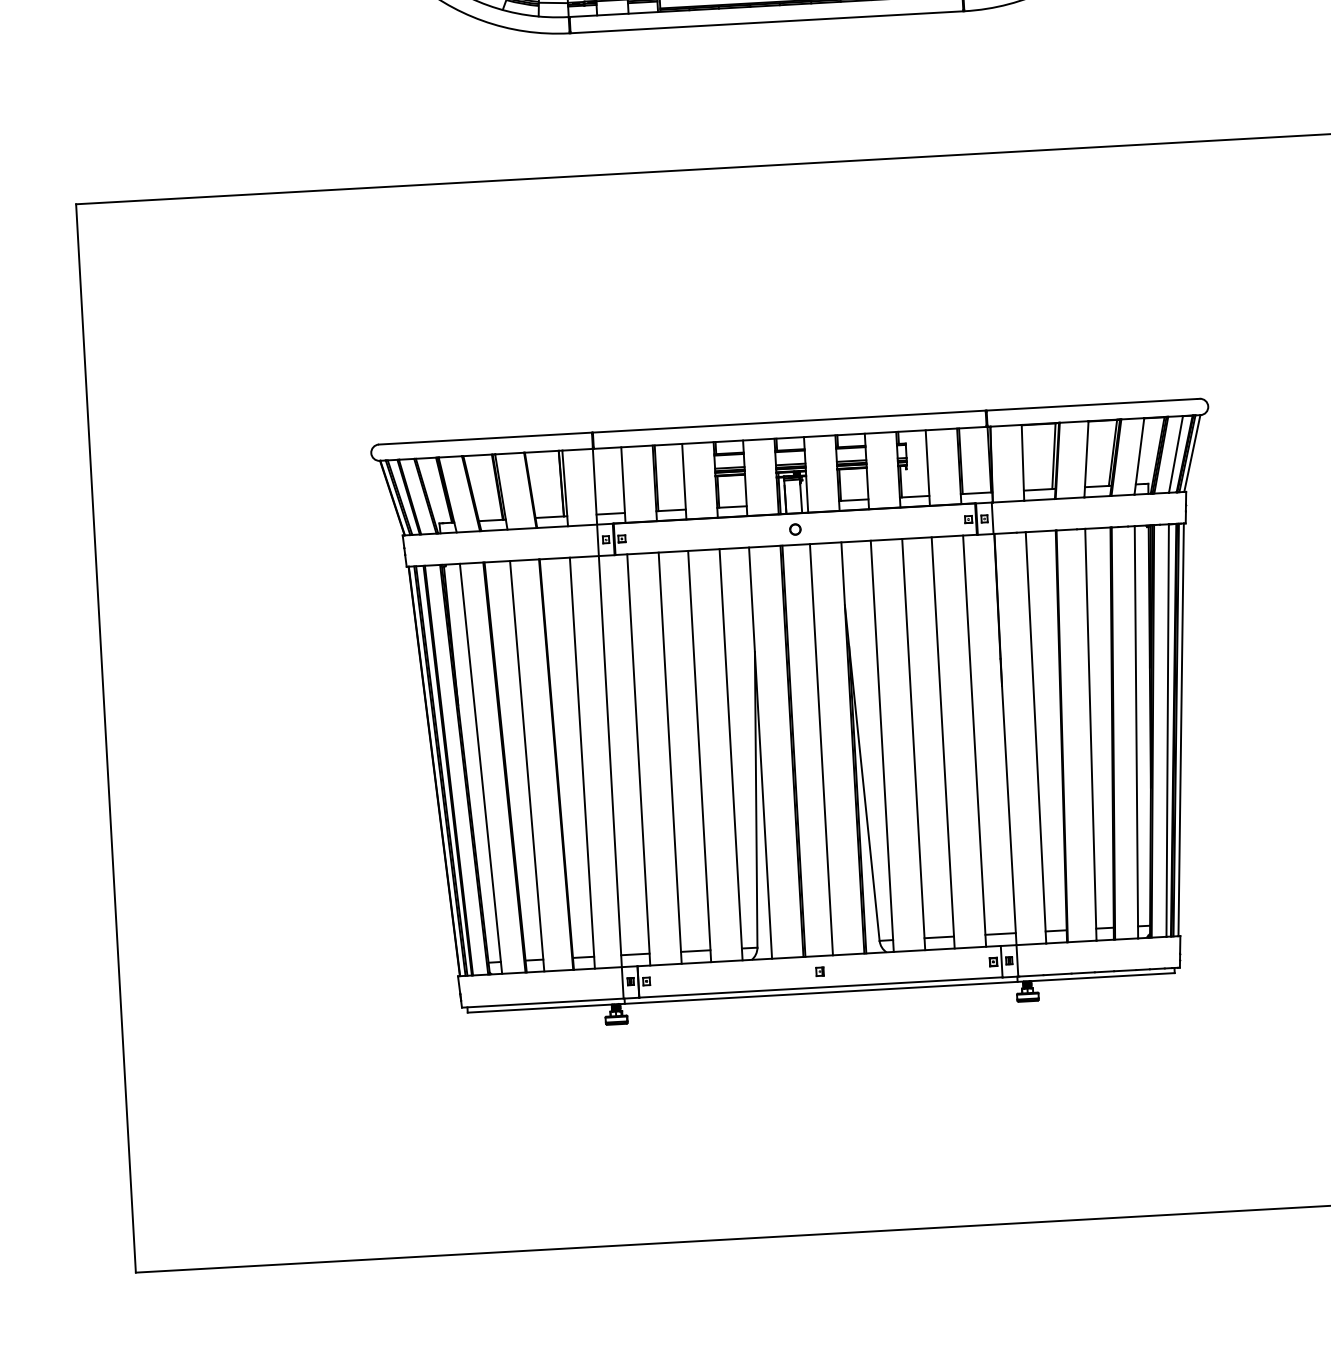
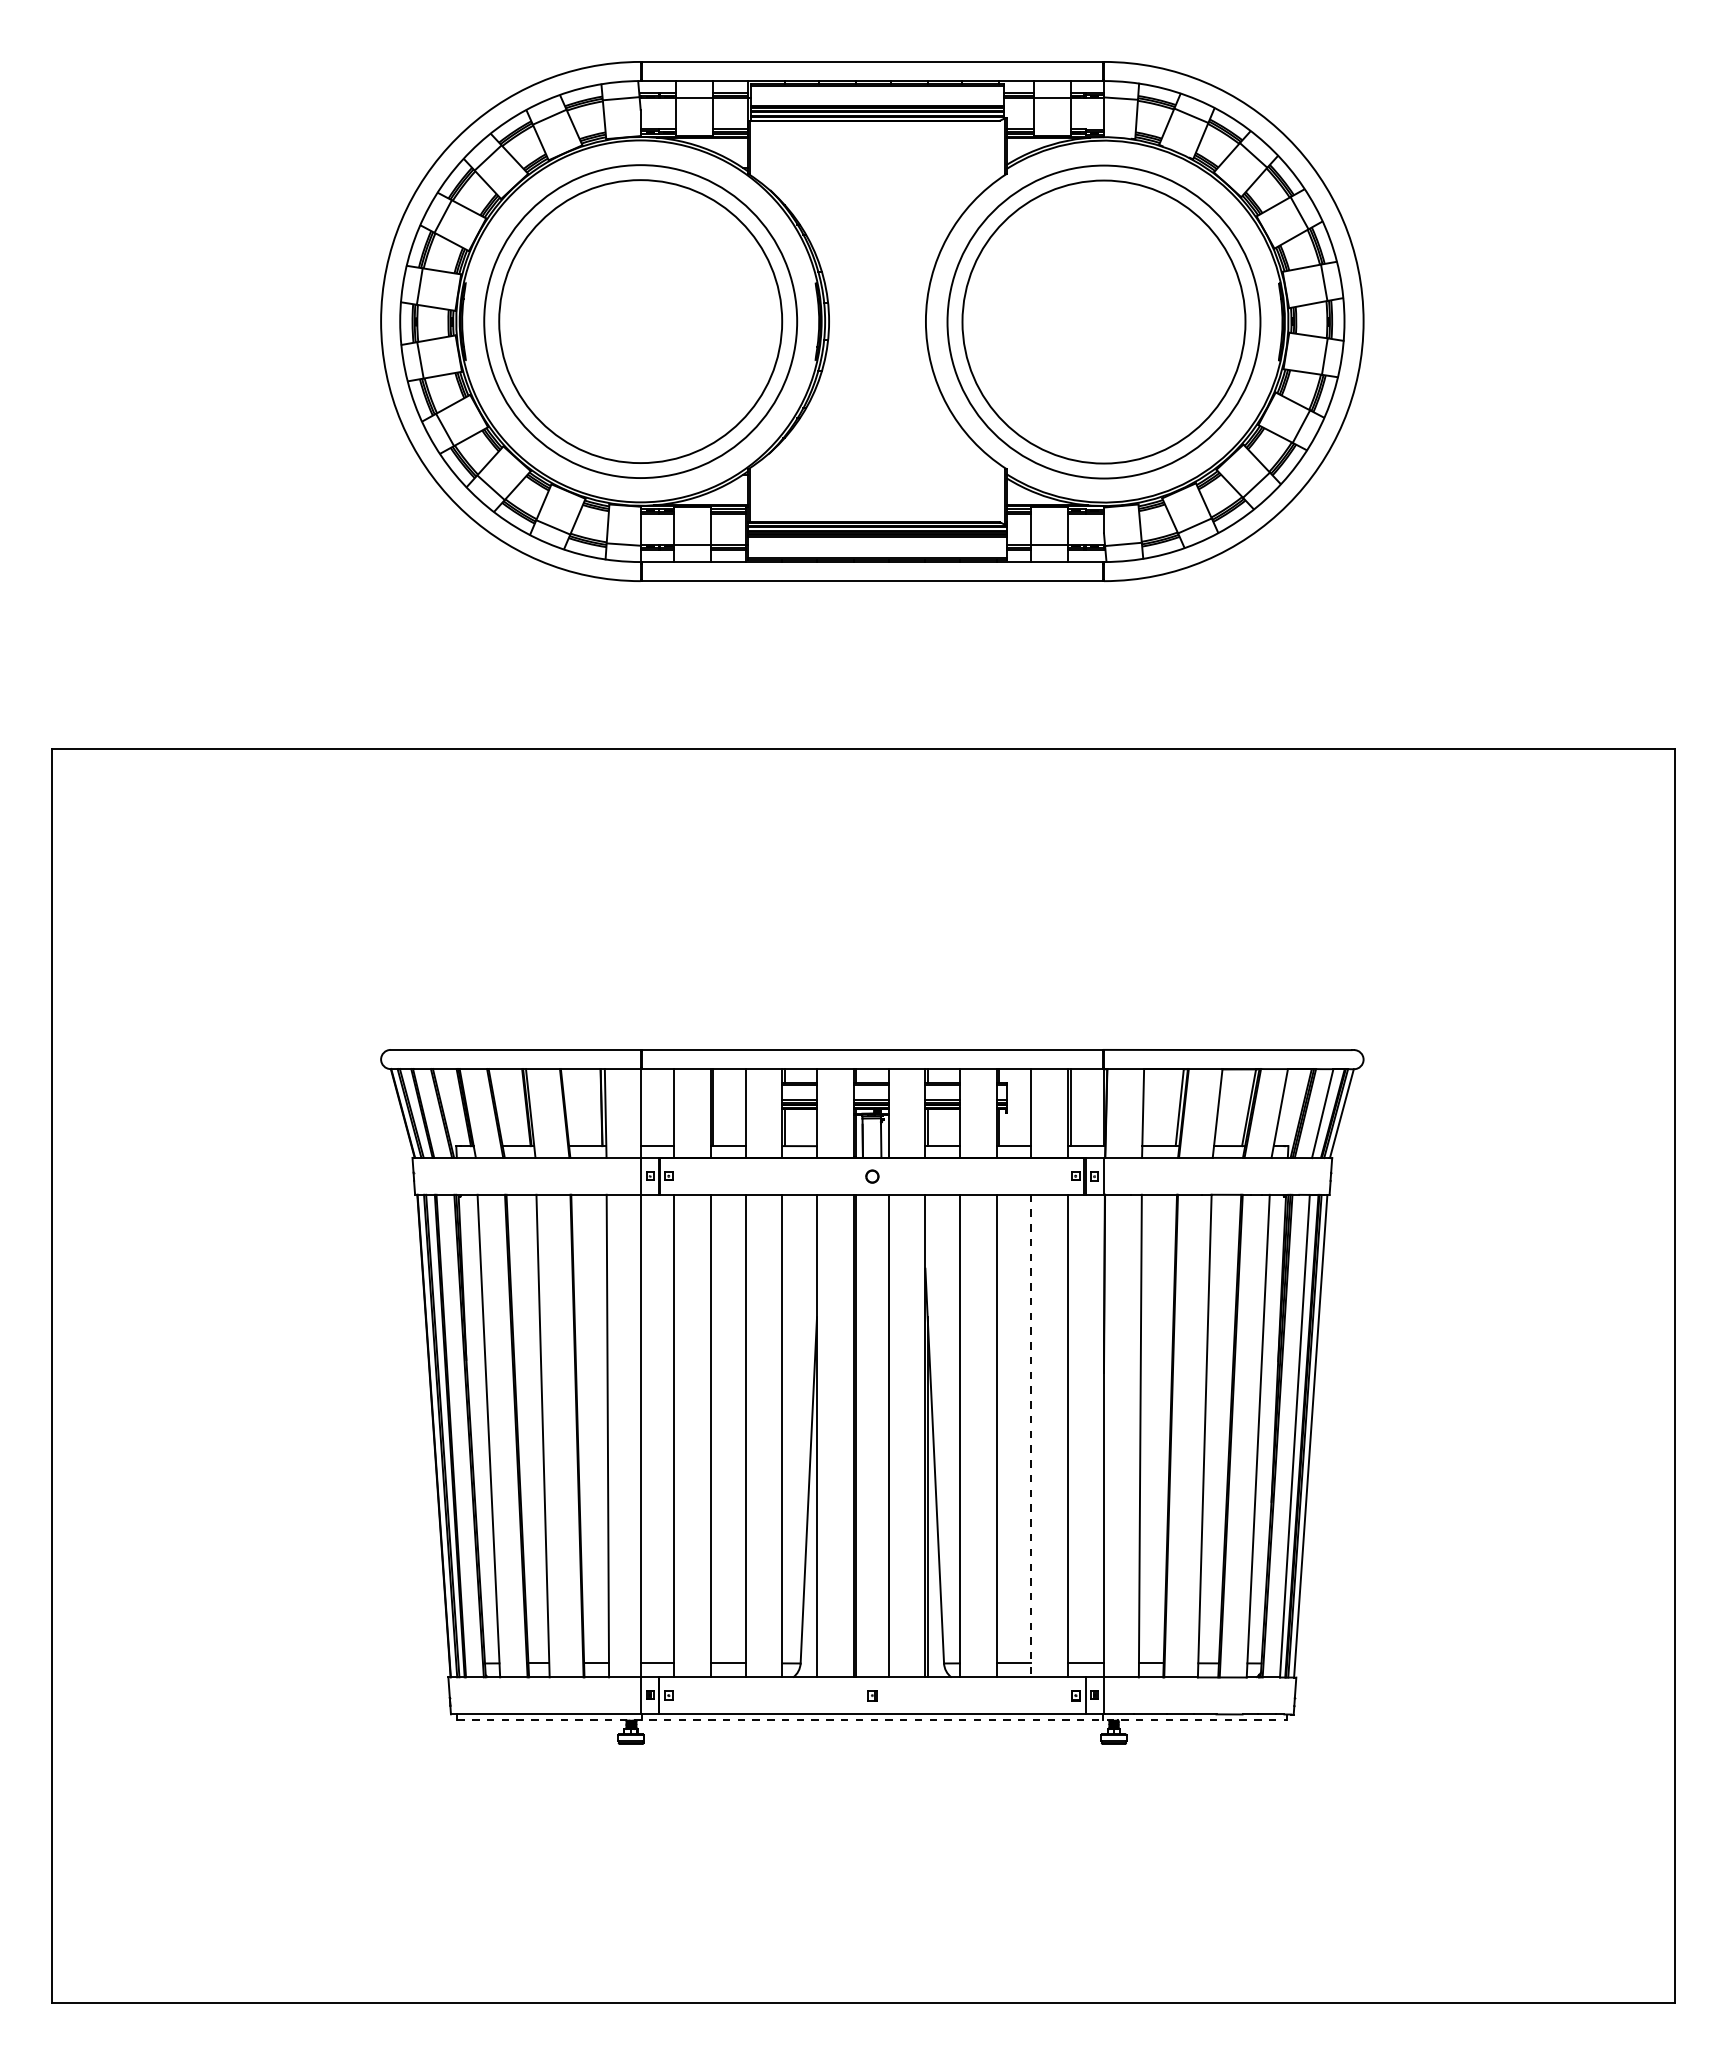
line: (943, 743) -> (1031, 1436), solid -> dashed
line: (821, 992) -> (872, 1720), solid -> dashed

